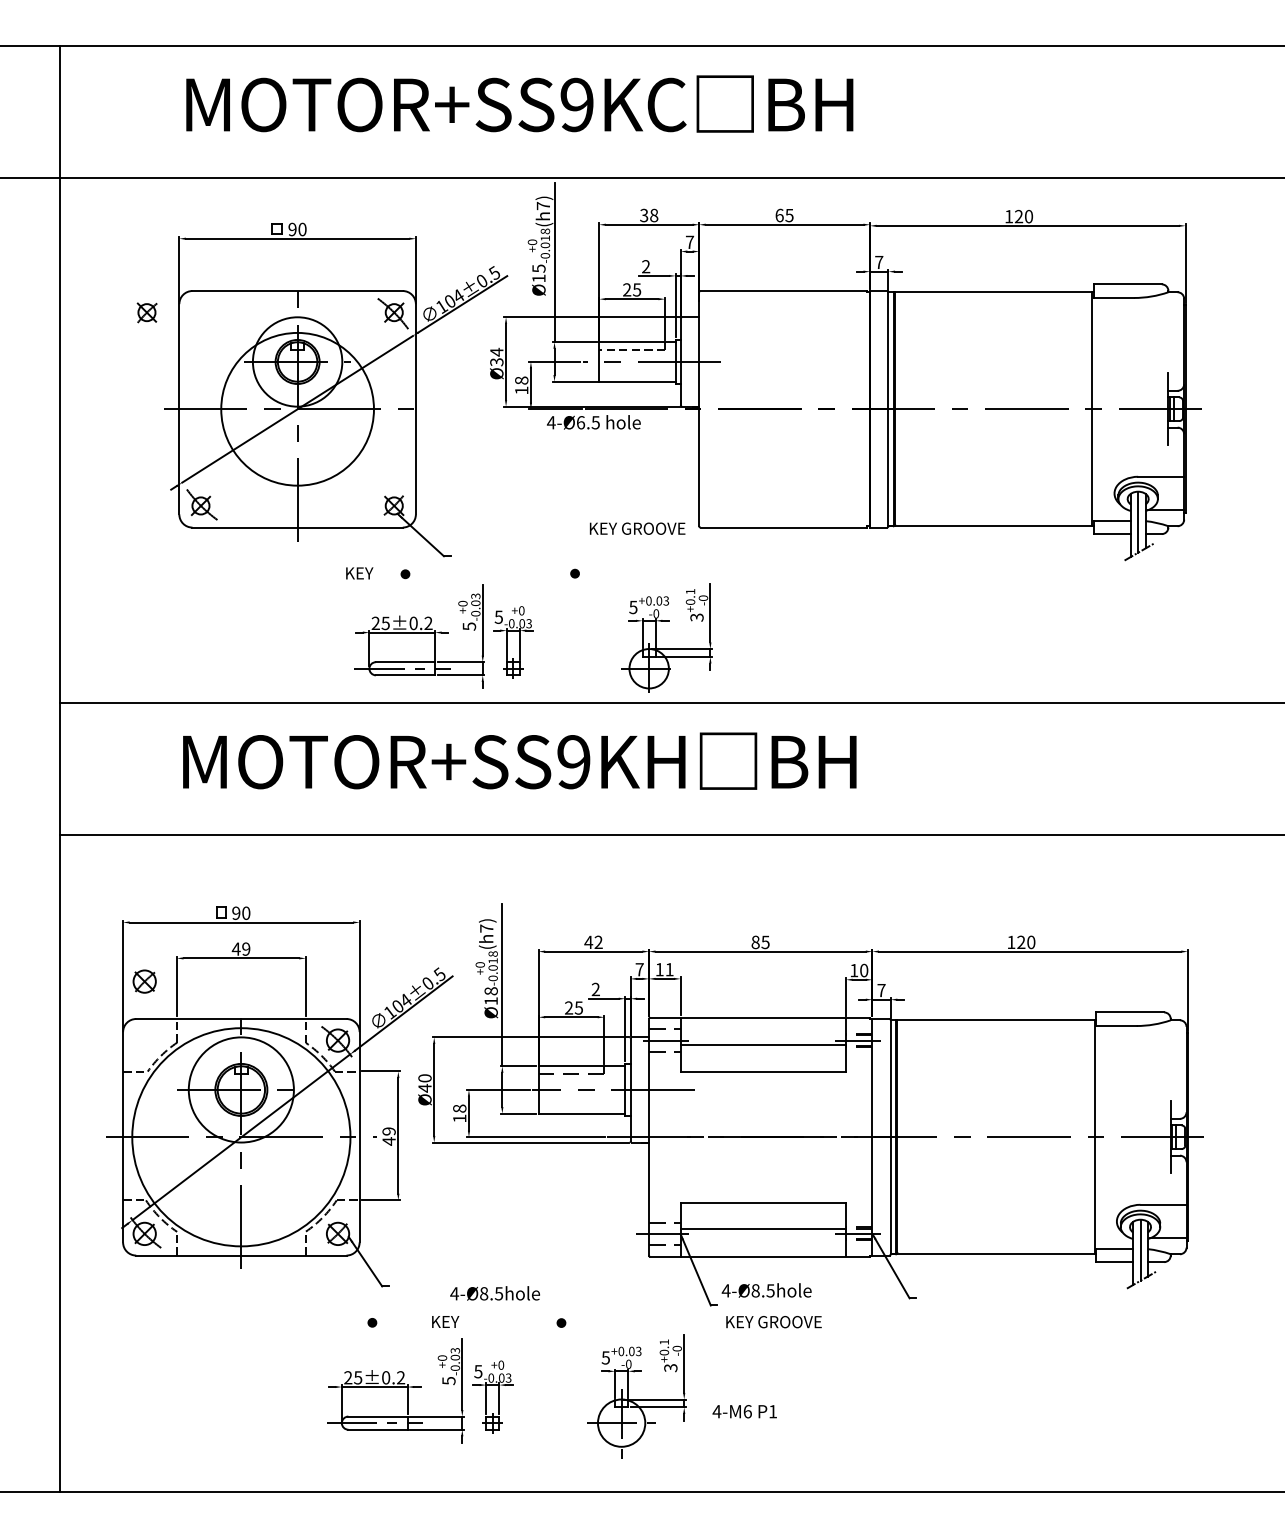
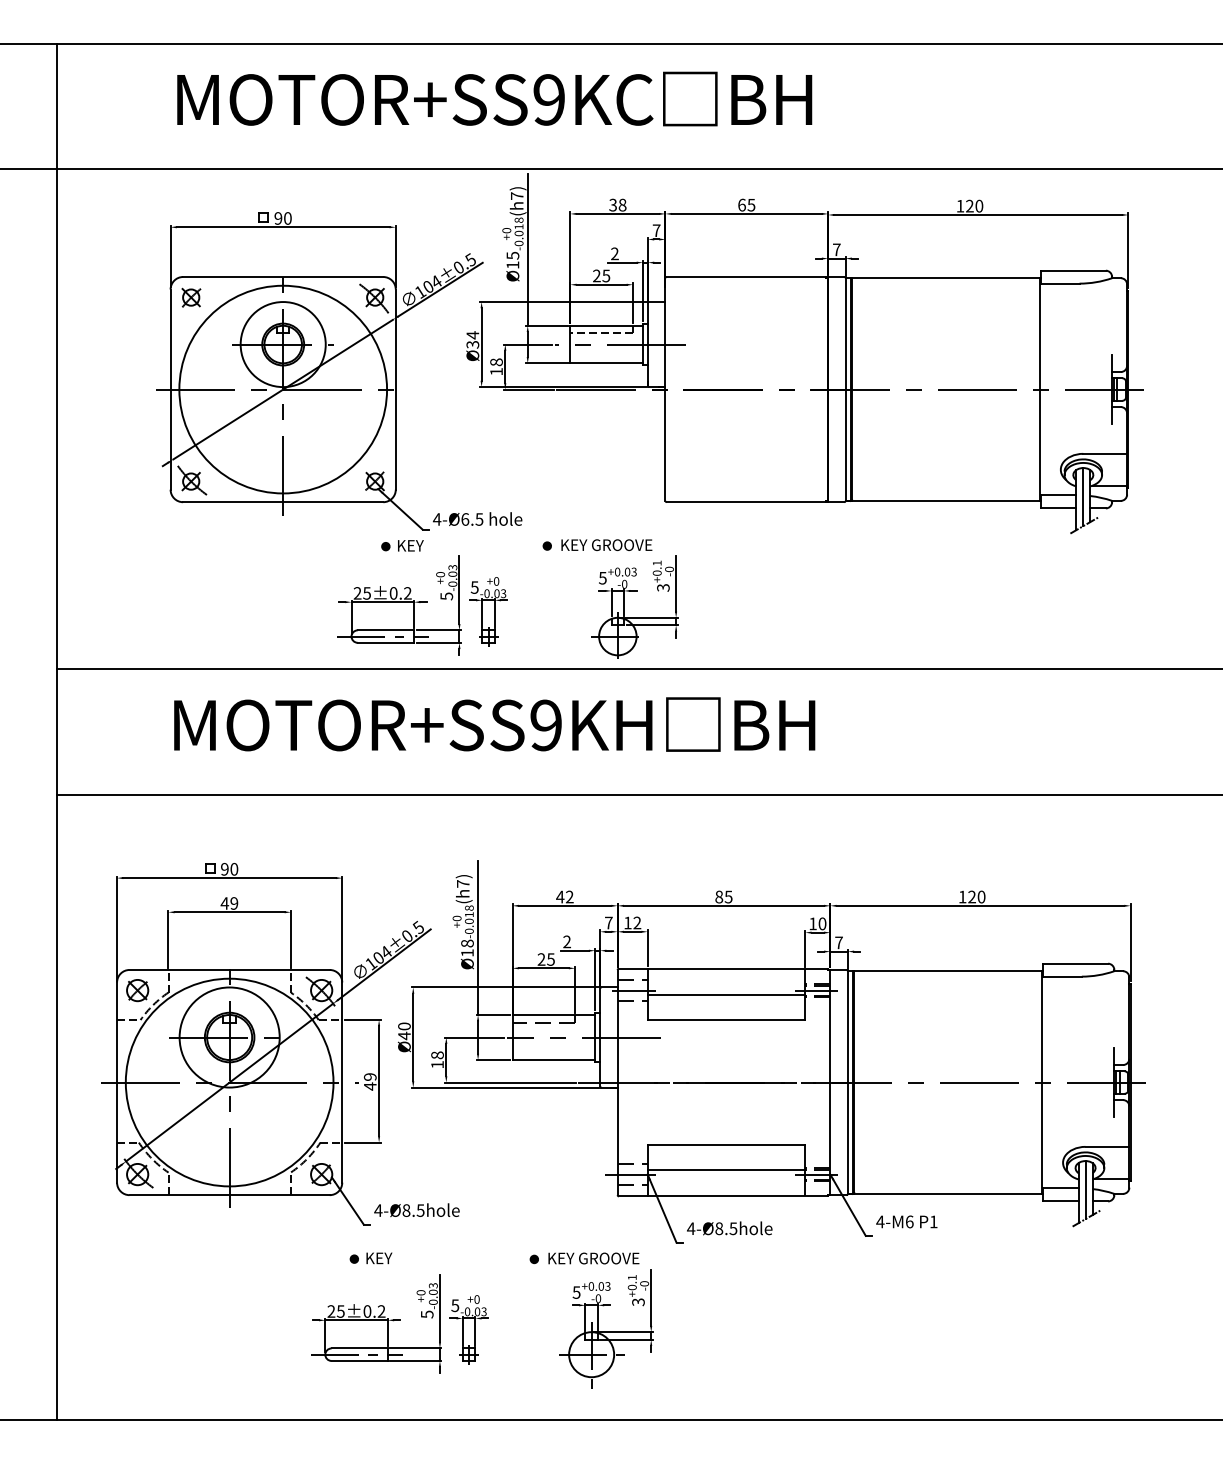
part: (146, 312) -> (190, 297), moved
circle: (297, 409) -> (283, 389), size x1.43
text: (593, 422) -> (477, 519), moved
text: (637, 528) -> (606, 544), moved
text: (359, 573) -> (410, 545), moved
text: (669, 969) -> (637, 922), 11 -> 12
part: (144, 981) -> (137, 990), moved
text: (494, 1293) -> (416, 1210), moved
text: (445, 1321) -> (379, 1257), moved
text: (773, 1322) -> (593, 1258), moved
text: (744, 1411) -> (906, 1221), moved

